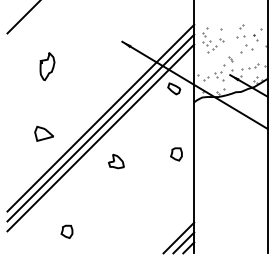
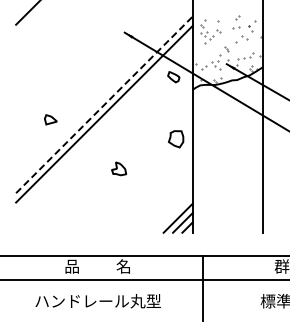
part: (47, 65) -> (53, 55), removed
line: (100, 117) -> (104, 104), solid -> dashed
part: (43, 133) -> (50, 119), size x0.7
line: (100, 137) -> (104, 123), removed
part: (176, 153) -> (175, 138), size x1.4
part: (115, 161) -> (118, 168), moved
part: (67, 231) -> (72, 212), removed

